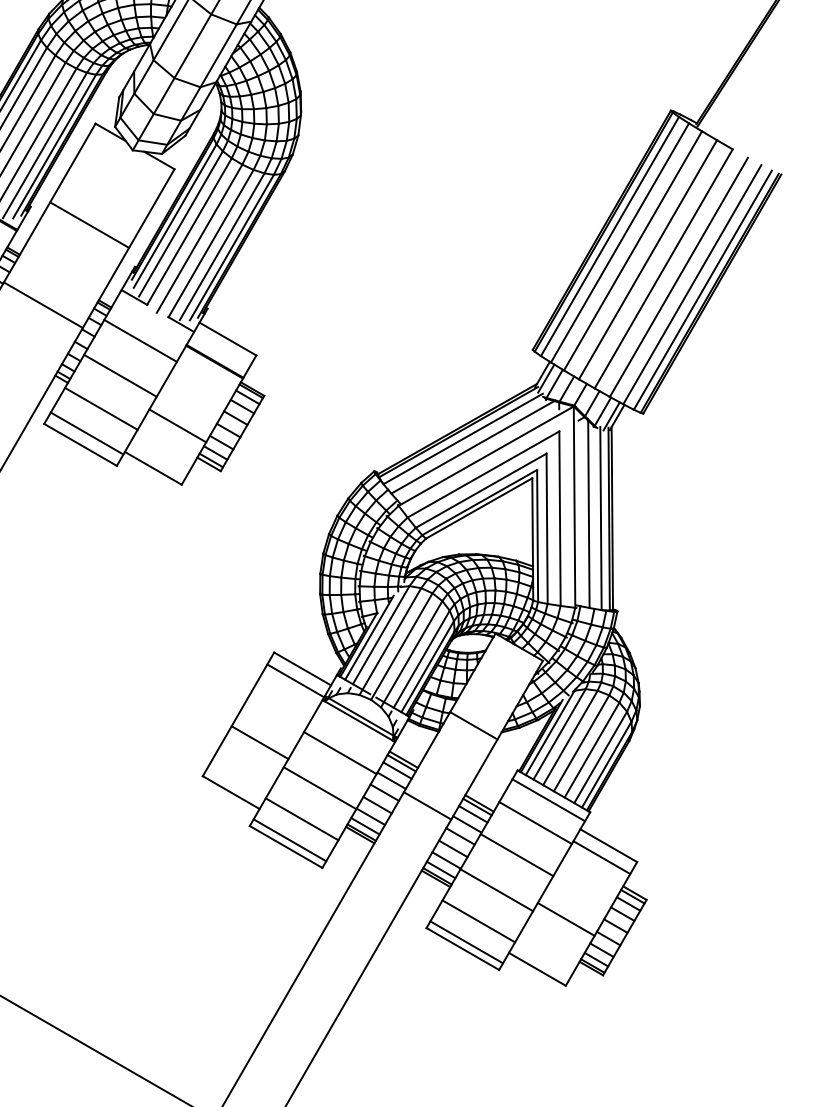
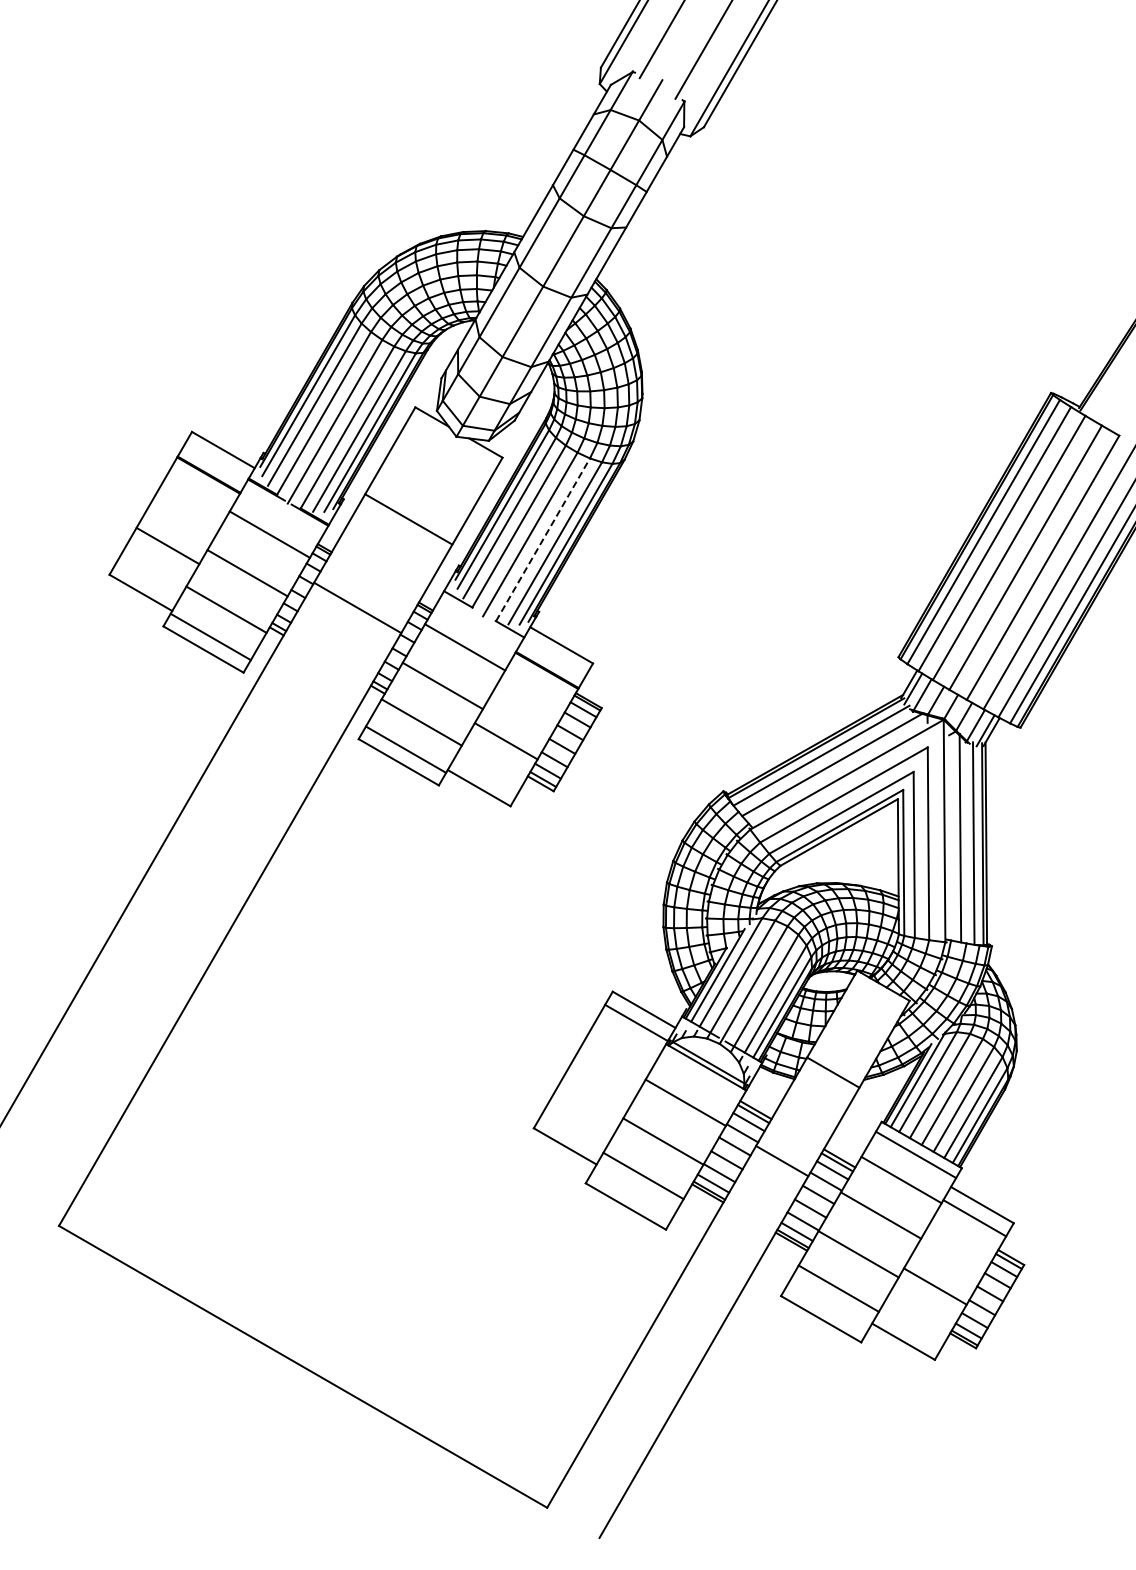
line: (211, 243) -> (543, 539), solid -> dashed
line: (259, 742) -> (596, 1091), removed
line: (290, 840) -> (630, 1199), removed
line: (466, 942) -> (825, 1311), removed

